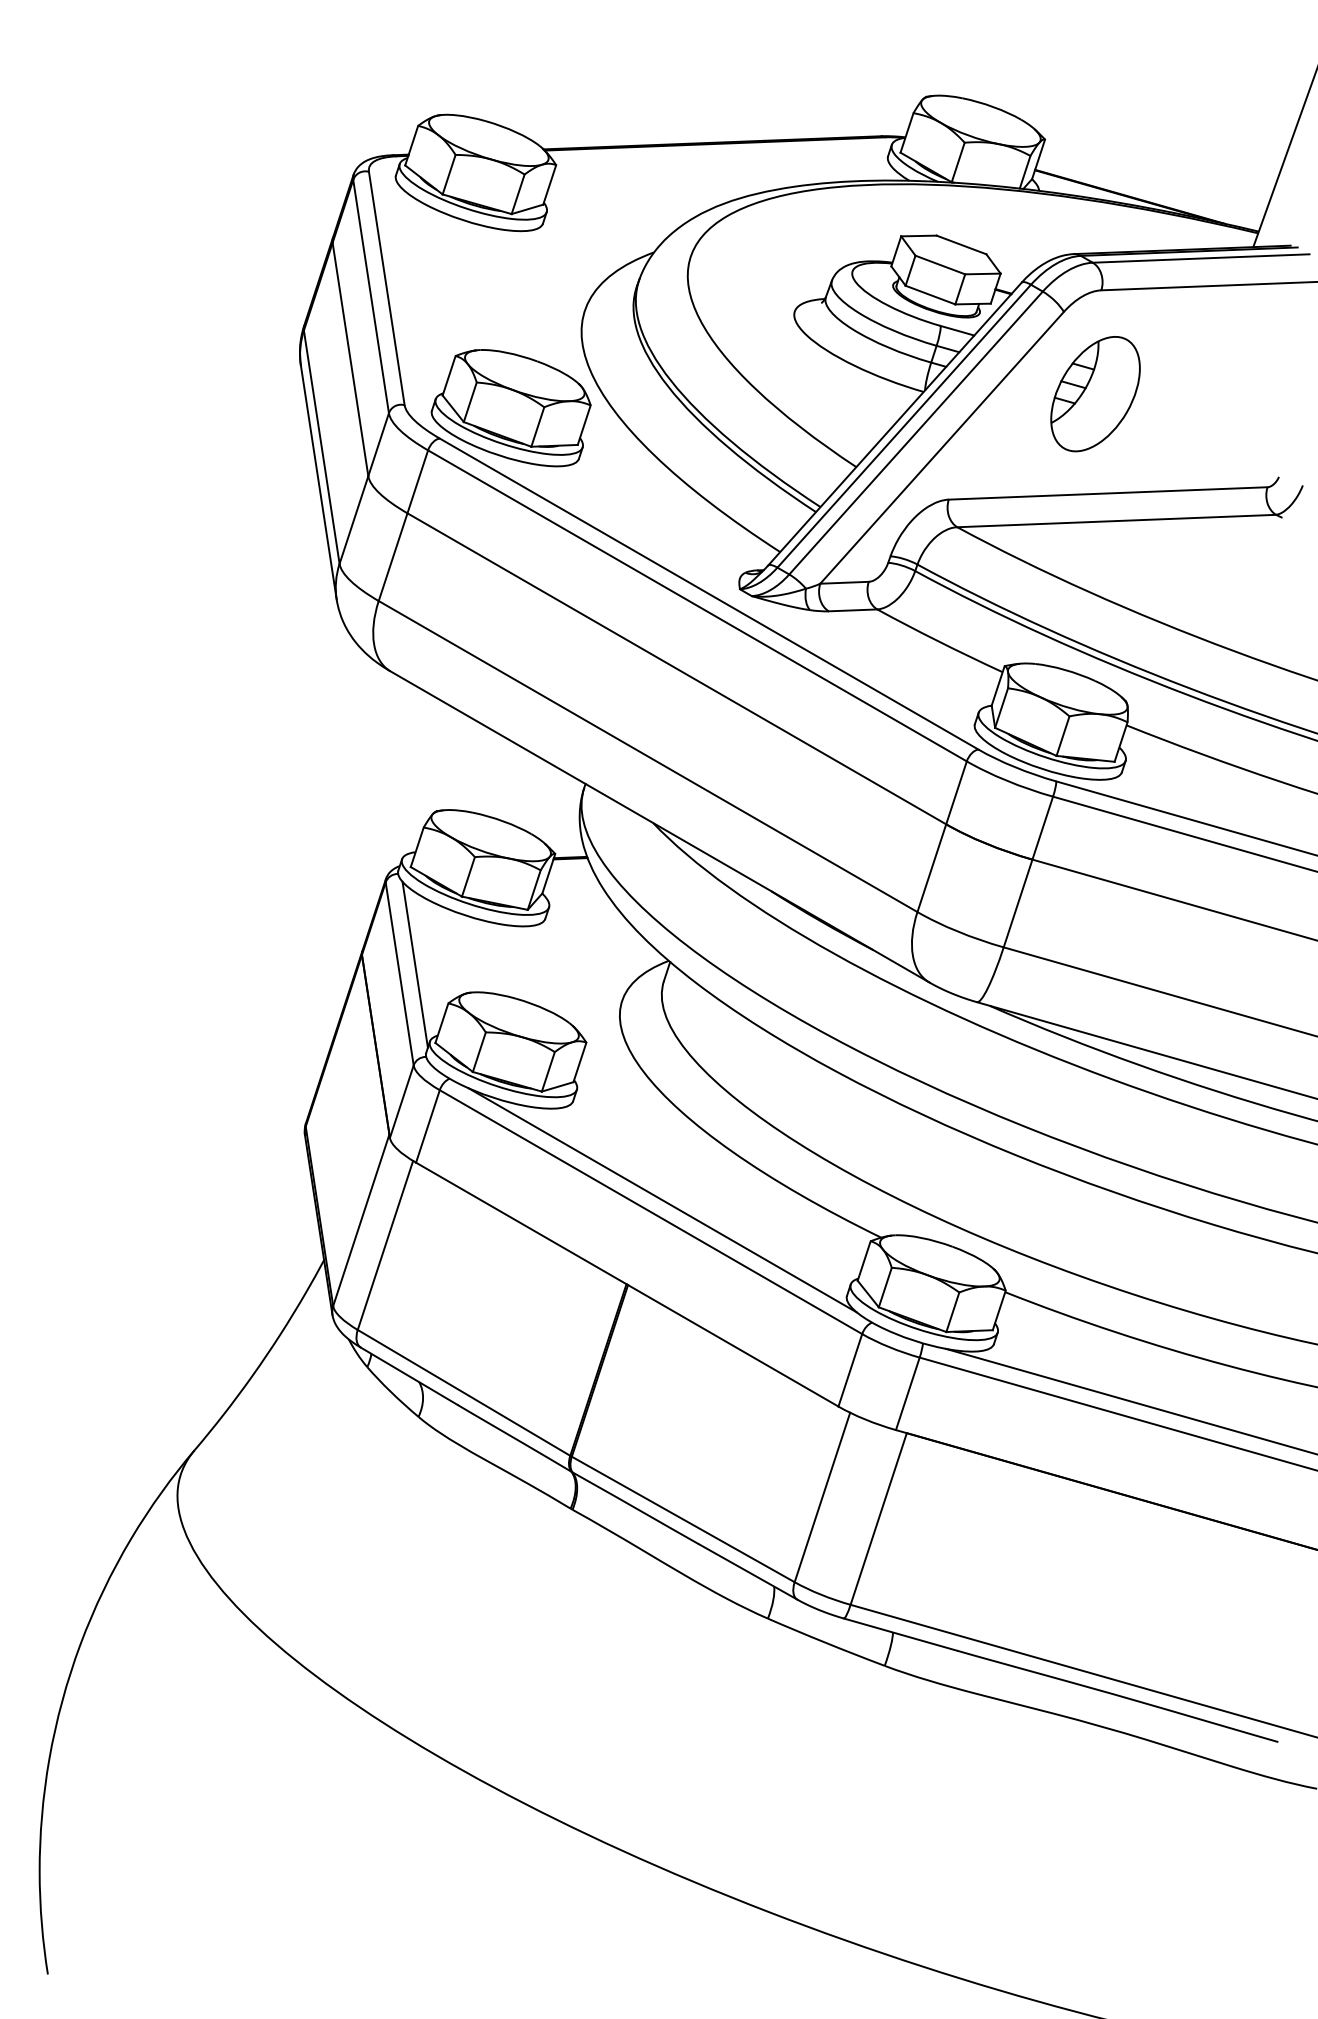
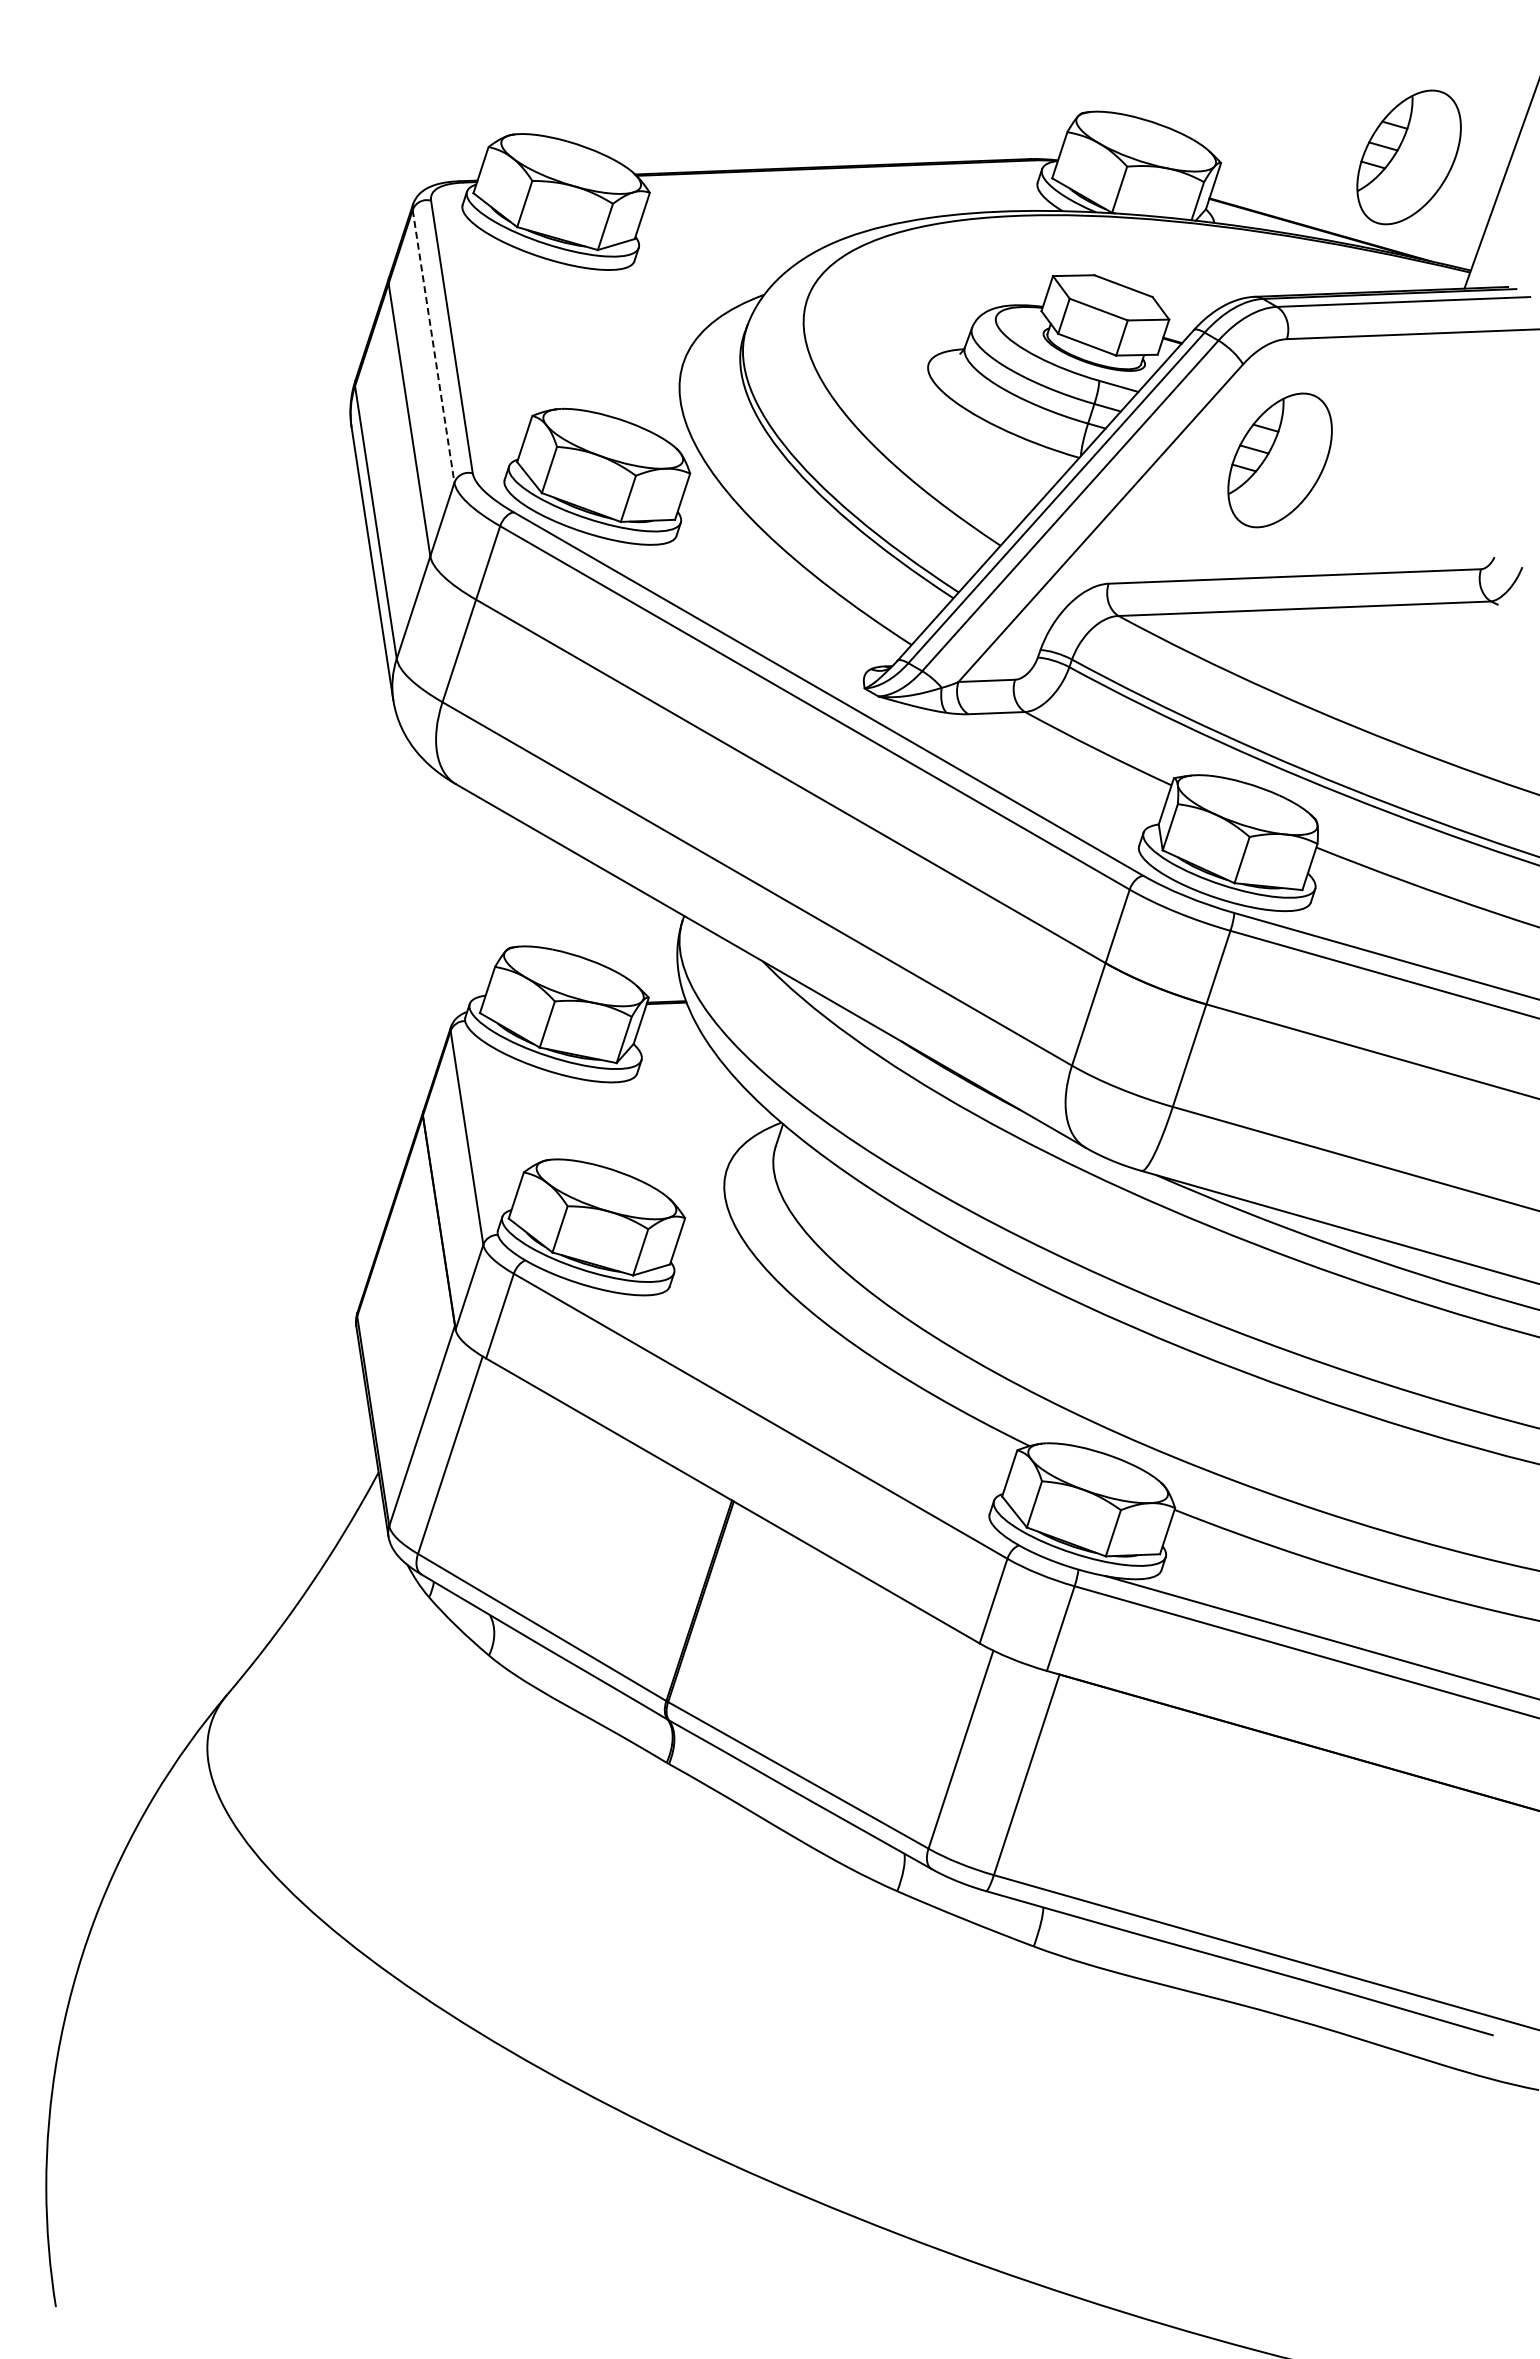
part: (1205, 134) -> (1408, 157), added
line: (371, 296) -> (433, 346), solid -> dashed
line: (414, 964) -> (484, 1127), removed
line: (662, 1200) -> (774, 1402), removed

